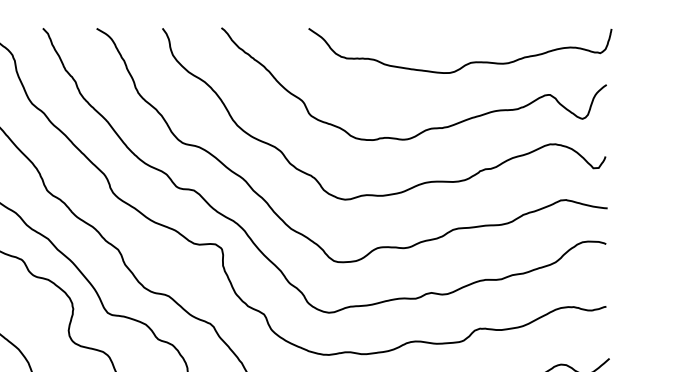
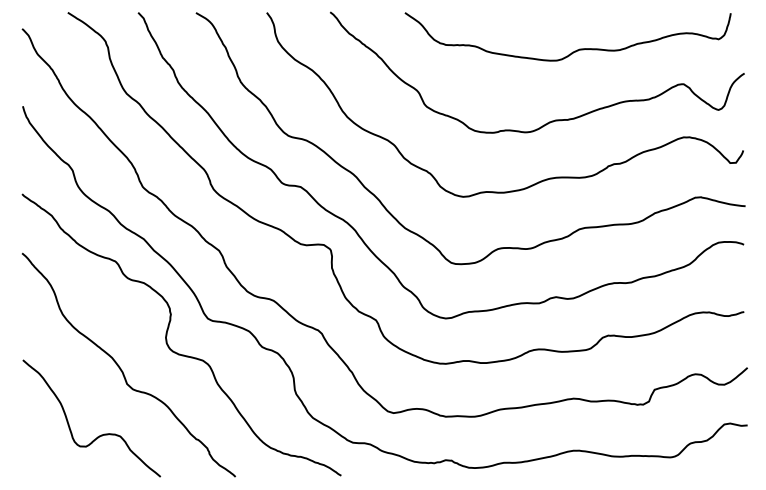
curve: (466, 63) -> (574, 50), moved

